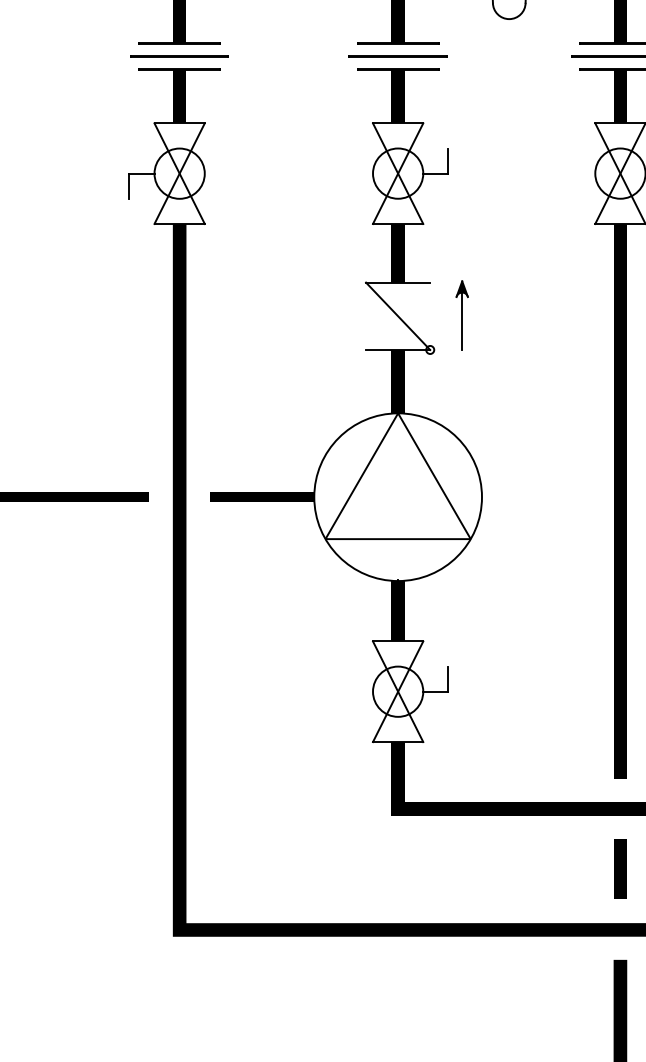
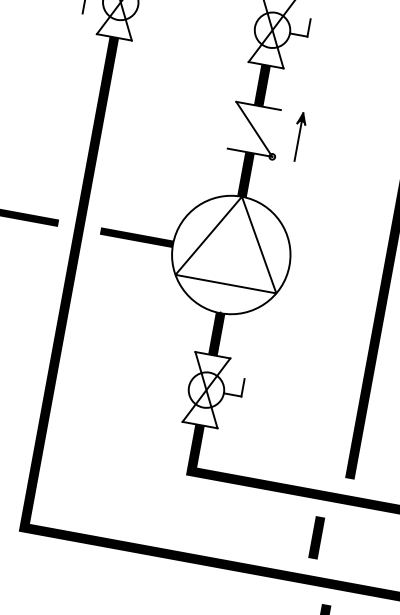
line: (620, 868) -> (316, 537), moved

